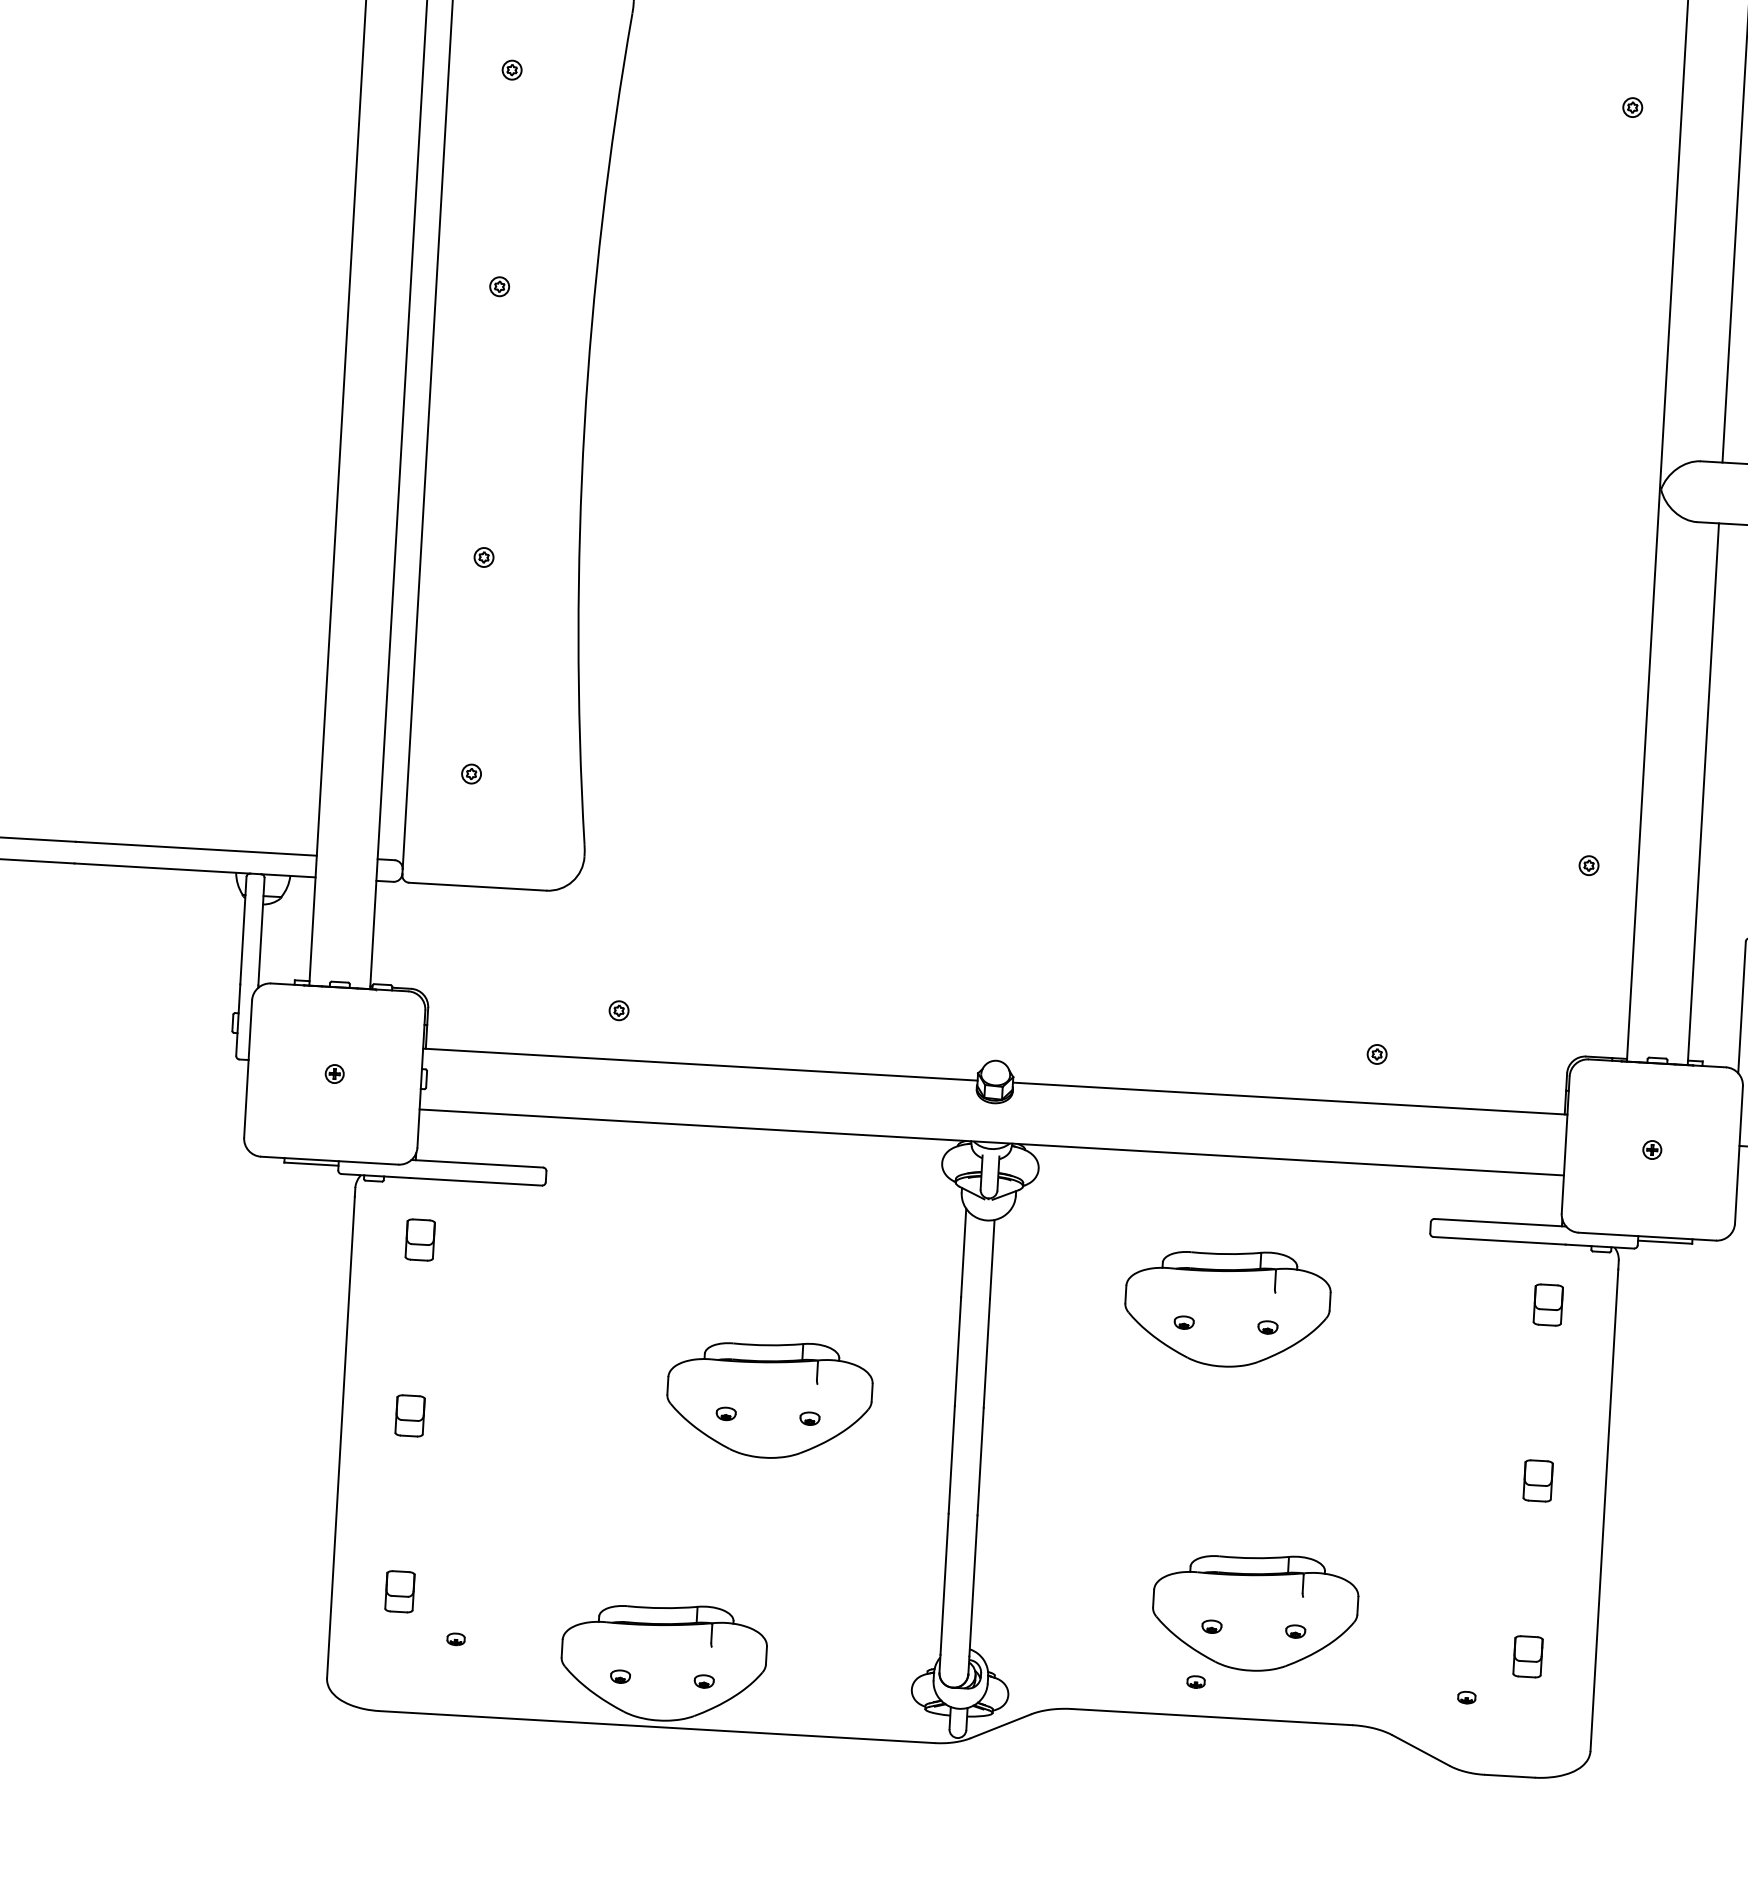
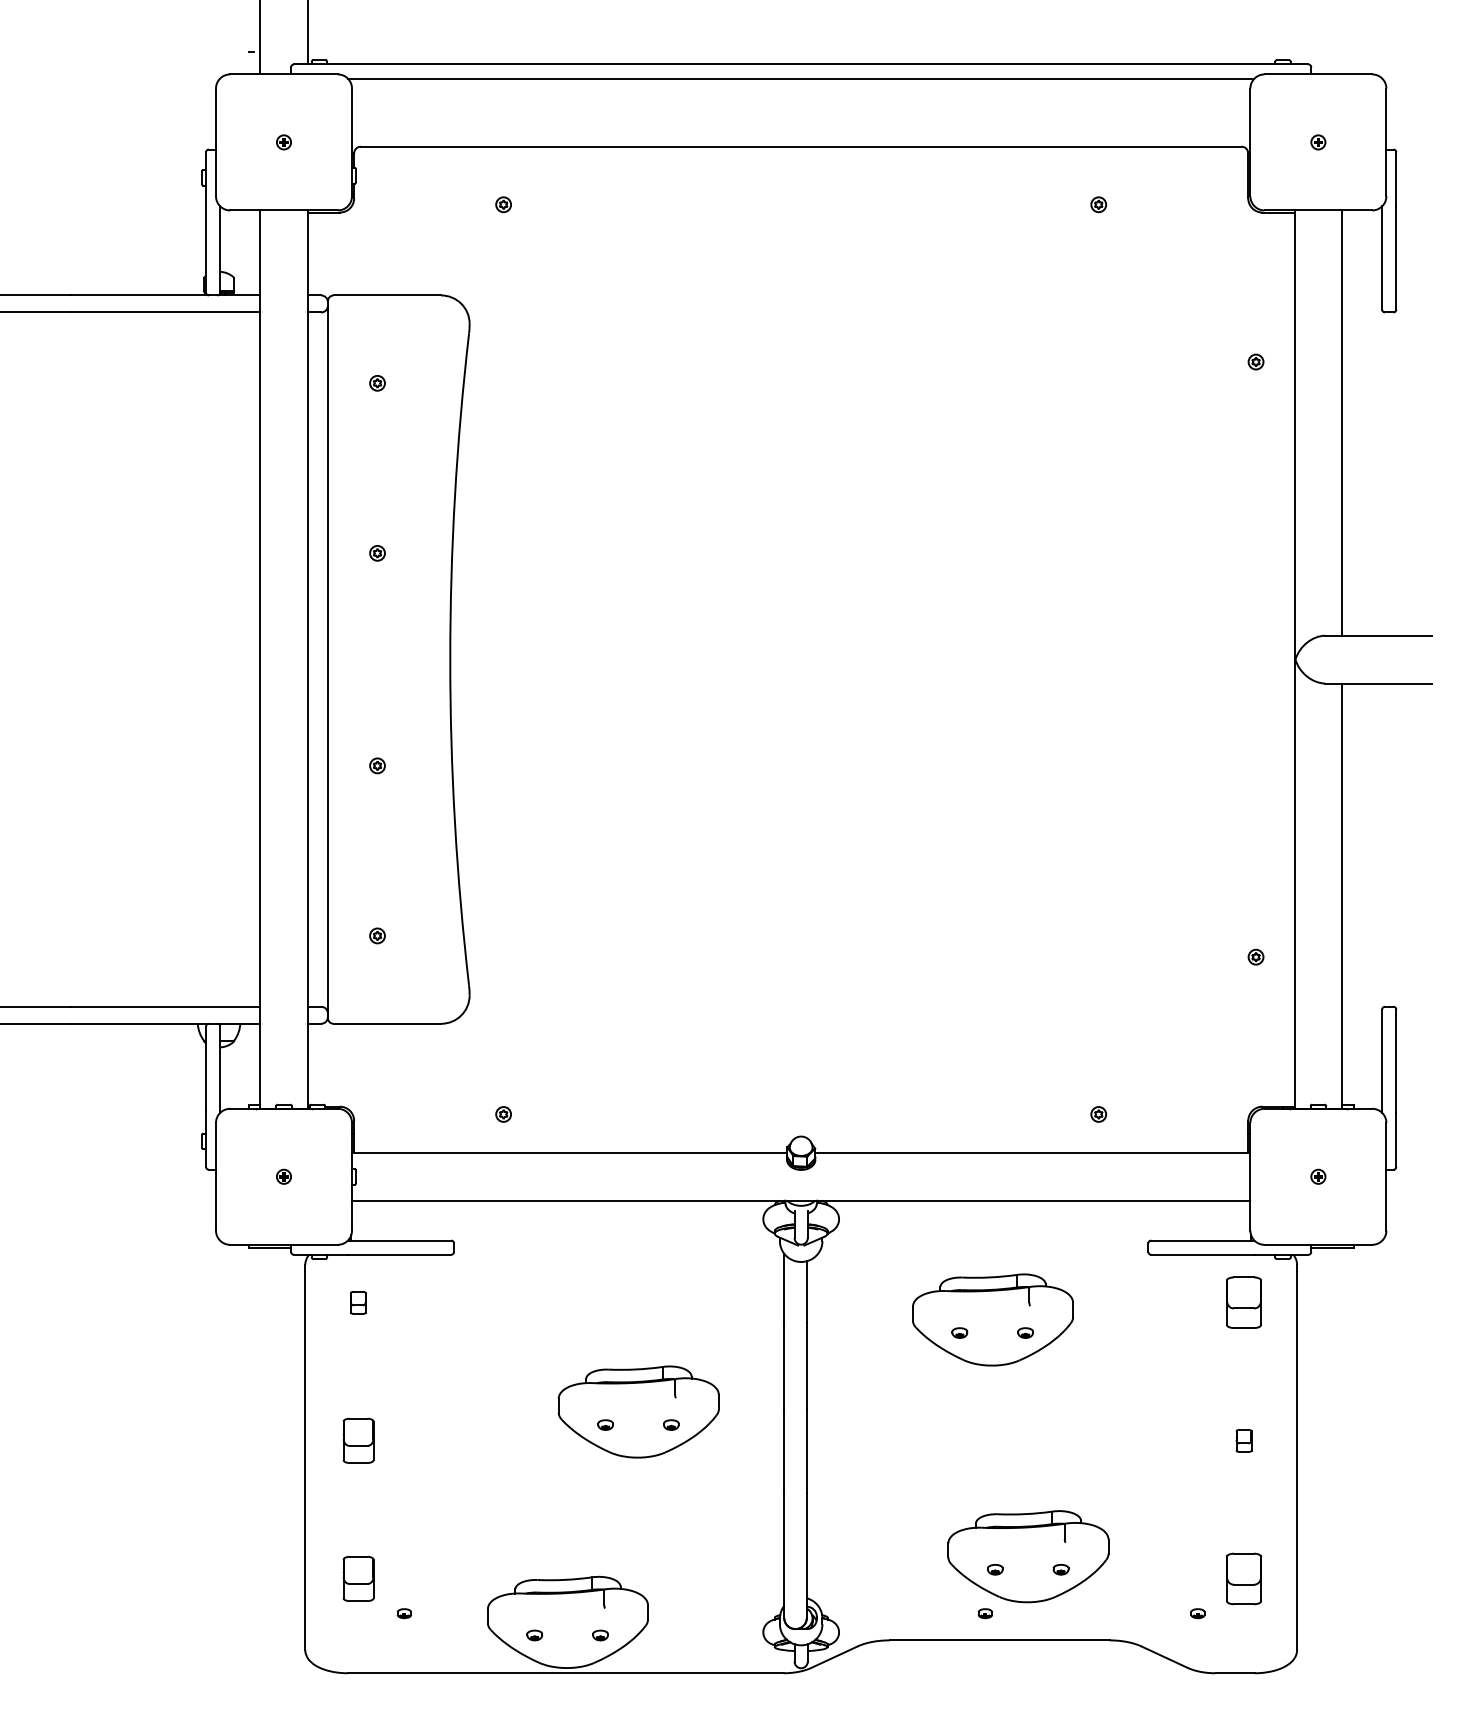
part: (419, 1239) -> (357, 1302), size x0.7
part: (1547, 1304) -> (1243, 1302), size x1.6
part: (408, 1415) -> (357, 1440), size x1.4
part: (1537, 1480) -> (1243, 1440), size x0.7
part: (398, 1591) -> (357, 1578), size x1.4
part: (1527, 1656) -> (1243, 1578), size x1.6

